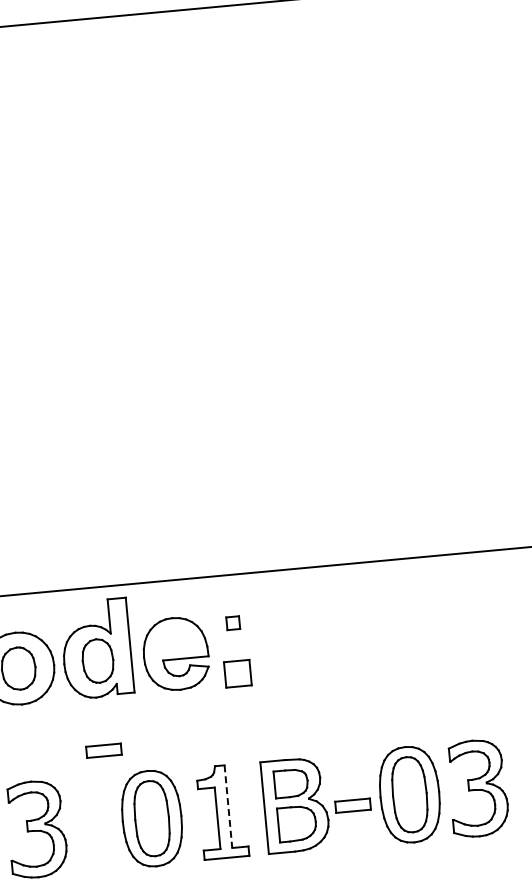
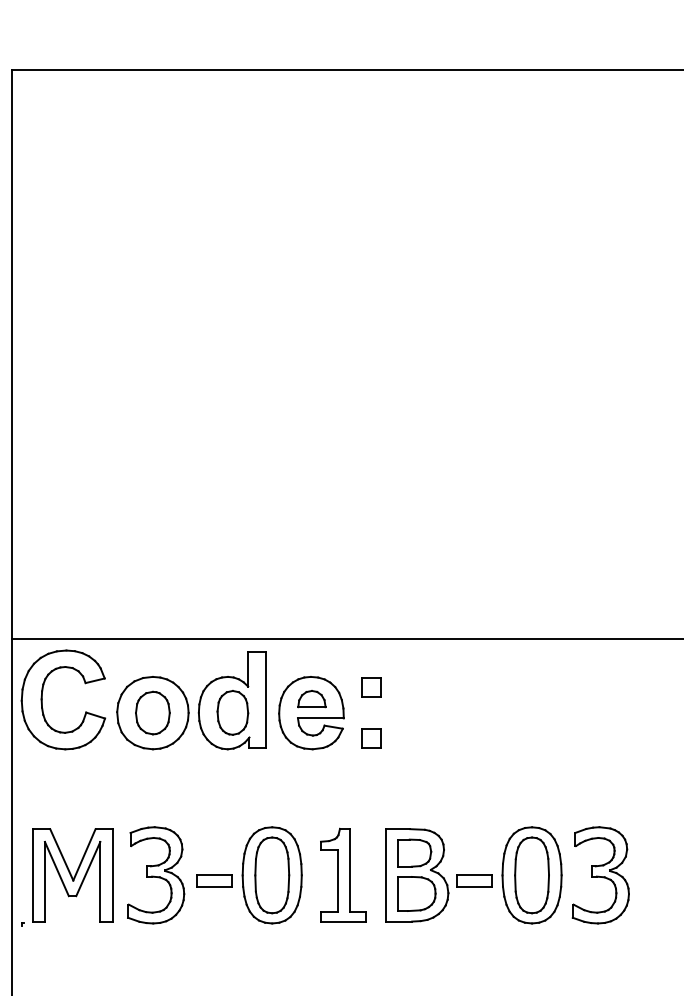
part: (233, 623) -> (371, 687), size x1.43
part: (174, 640) -> (311, 699), added
part: (237, 673) -> (371, 738), size x0.71
part: (103, 750) -> (214, 880), moved
line: (228, 806) -> (349, 870), dashed -> solid

